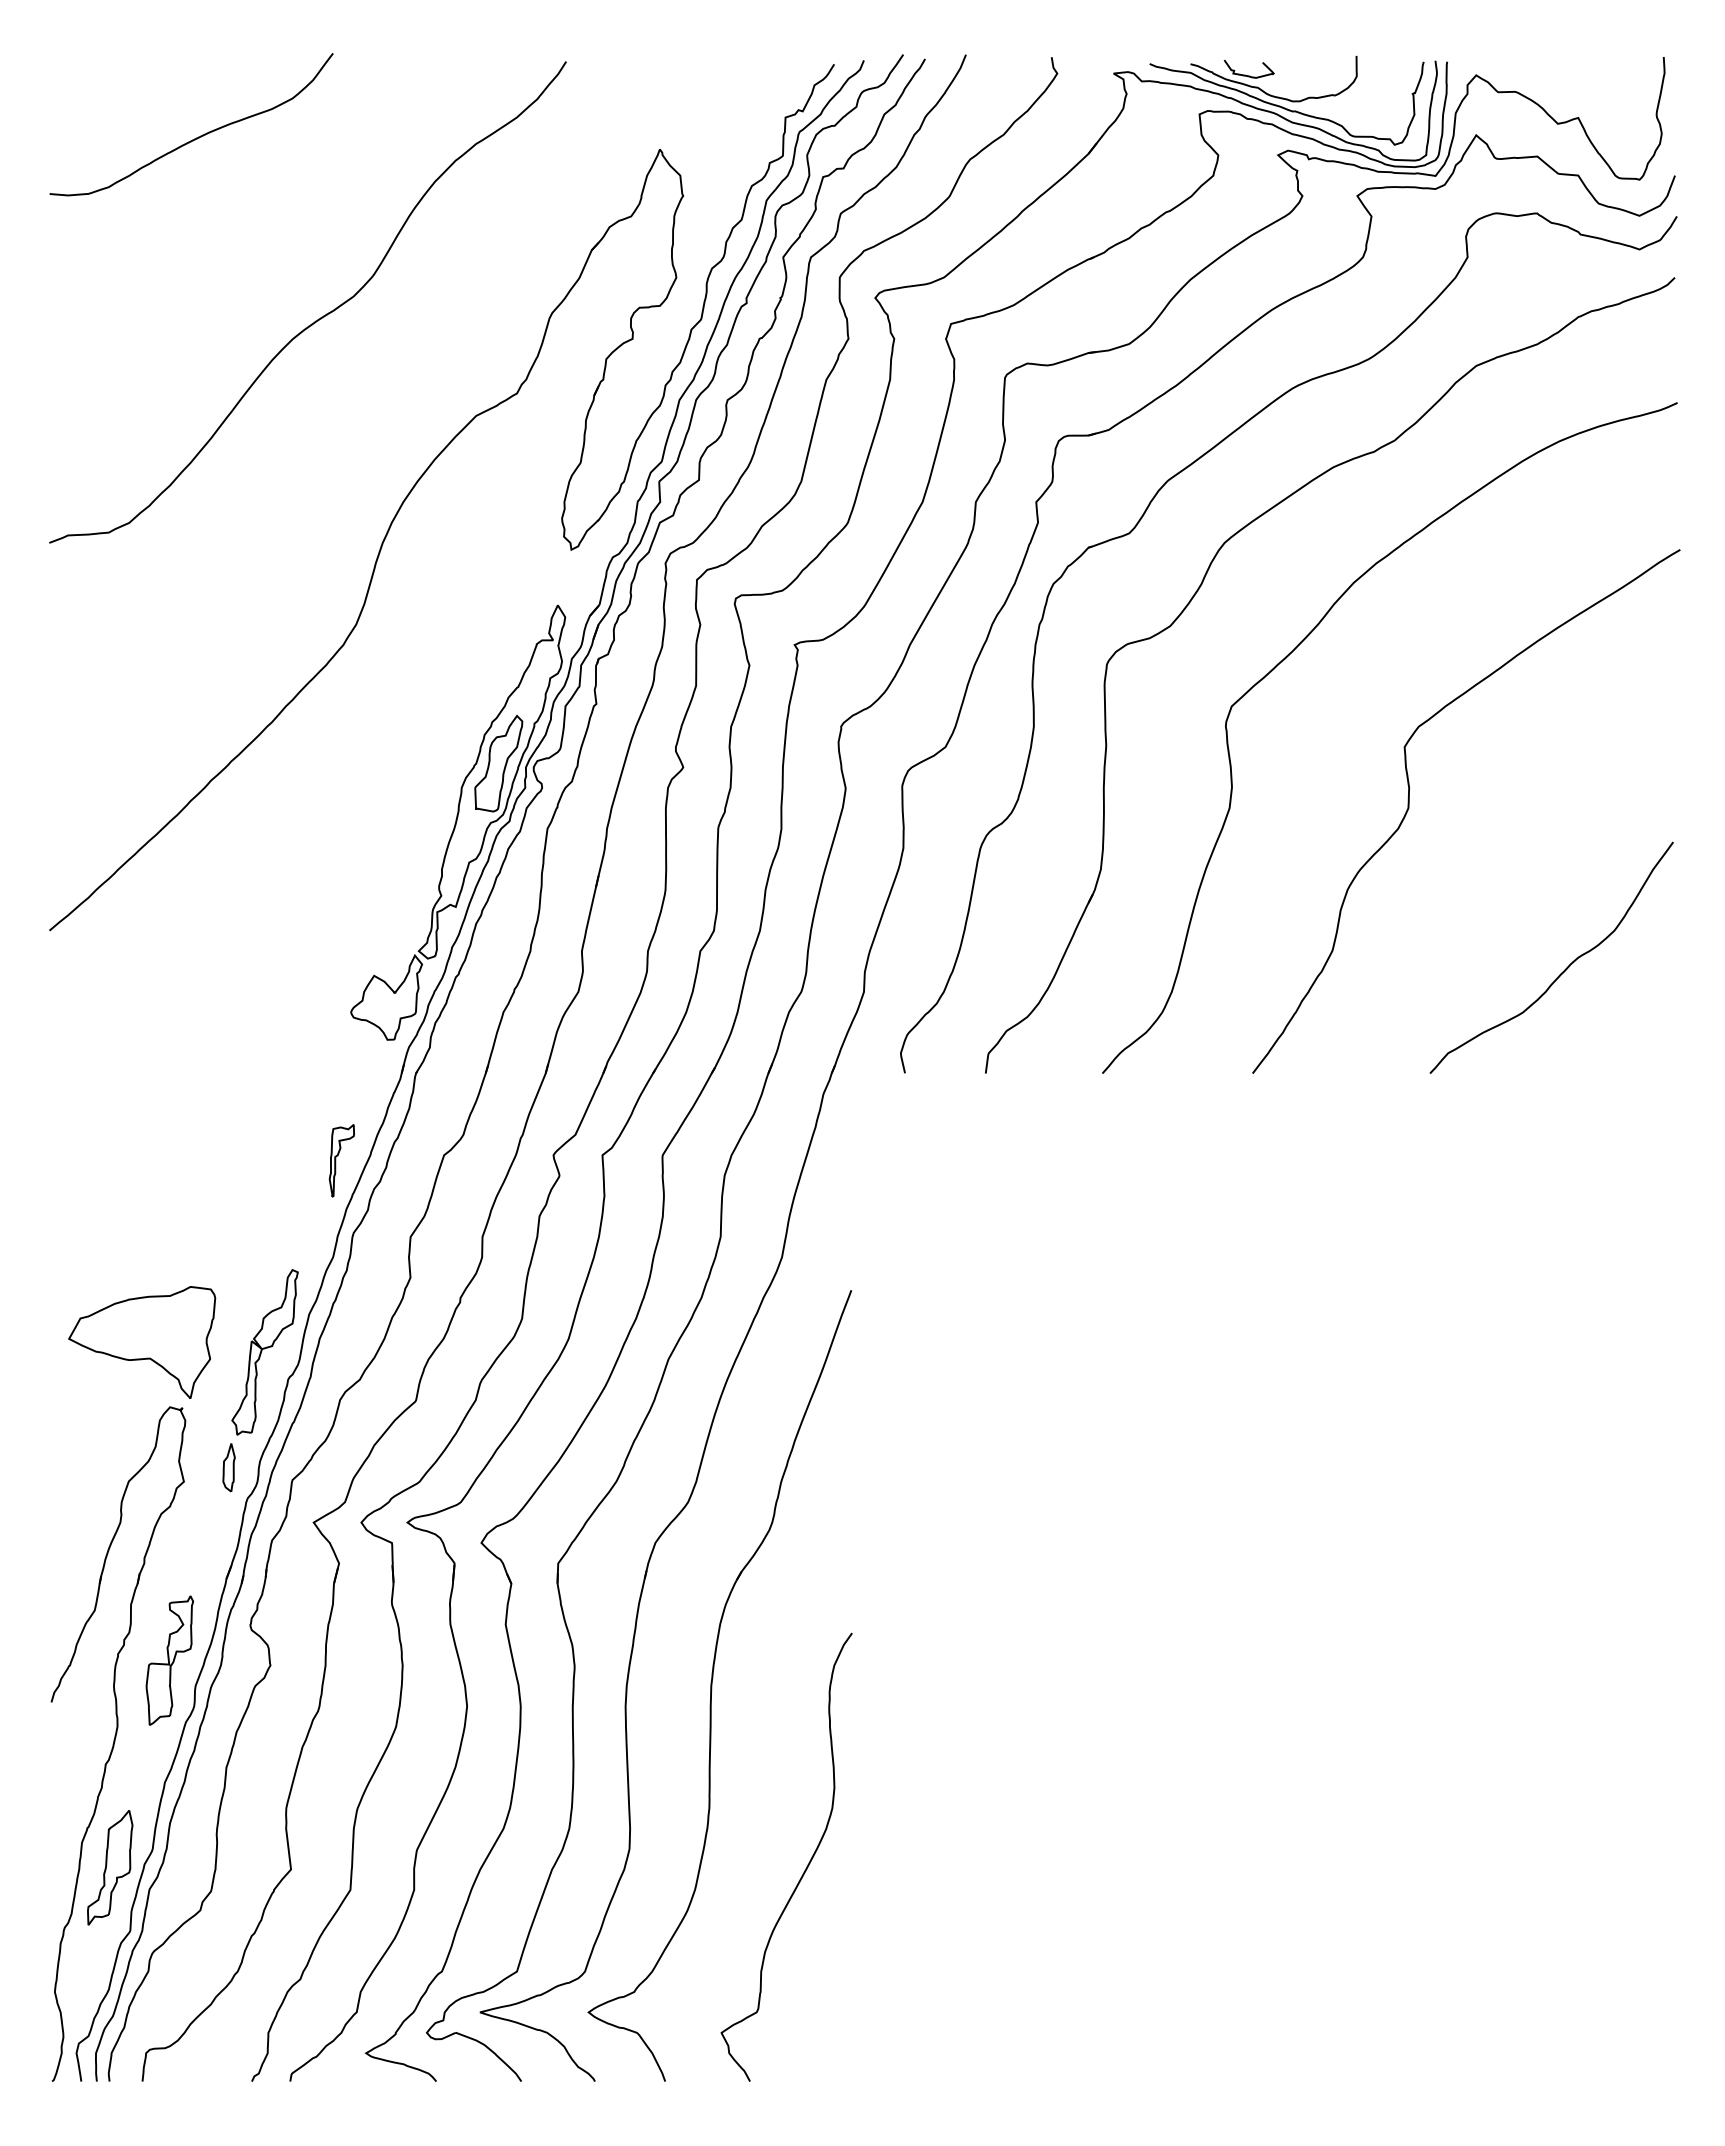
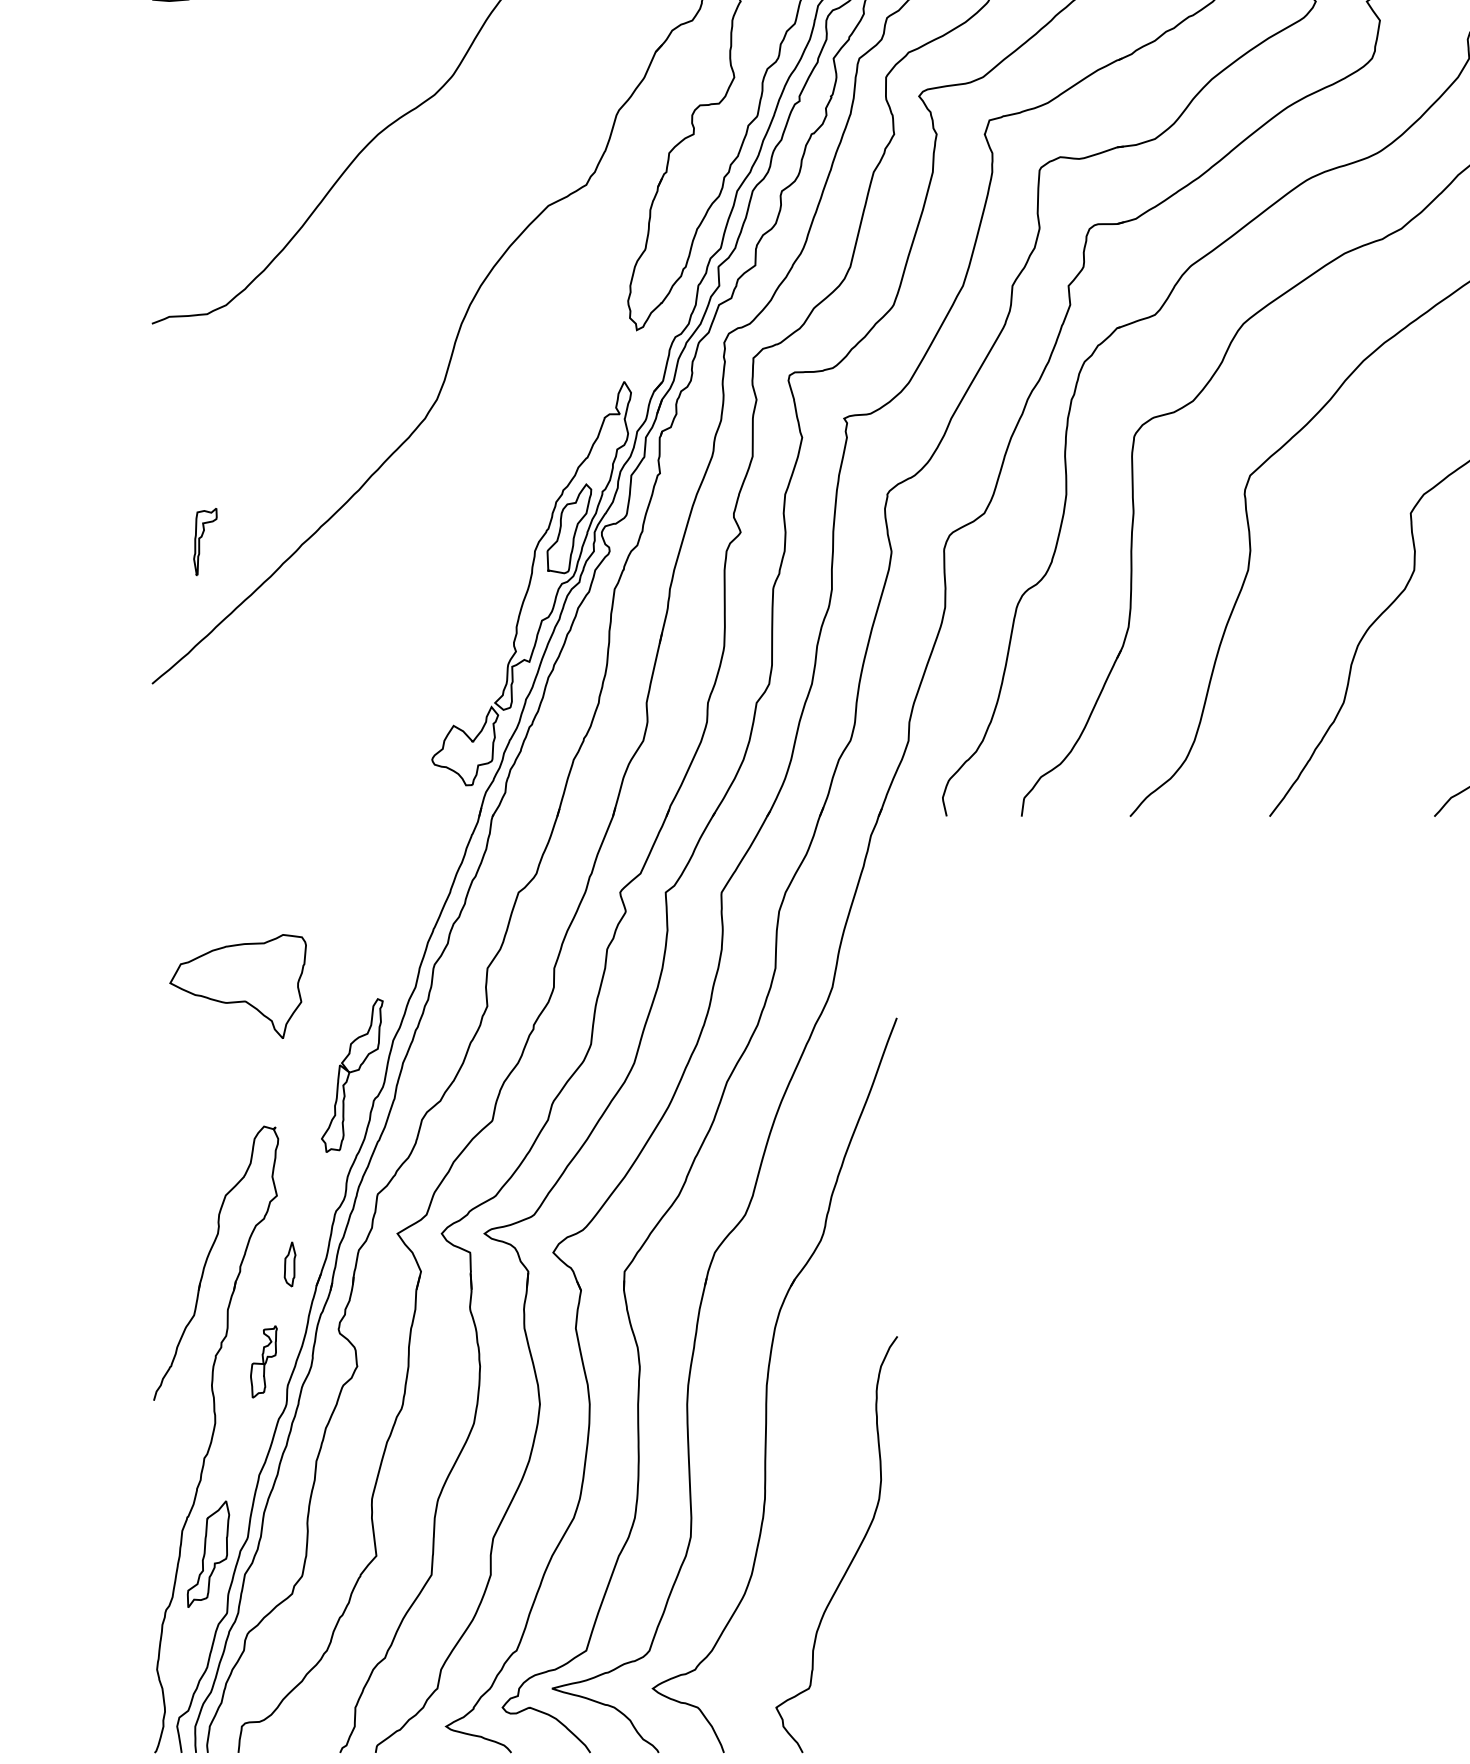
part: (341, 1160) -> (205, 541), moved
part: (142, 1342) -> (238, 986), moved
part: (228, 1467) -> (289, 1264), moved
part: (169, 1660) -> (263, 1361), size x0.6

